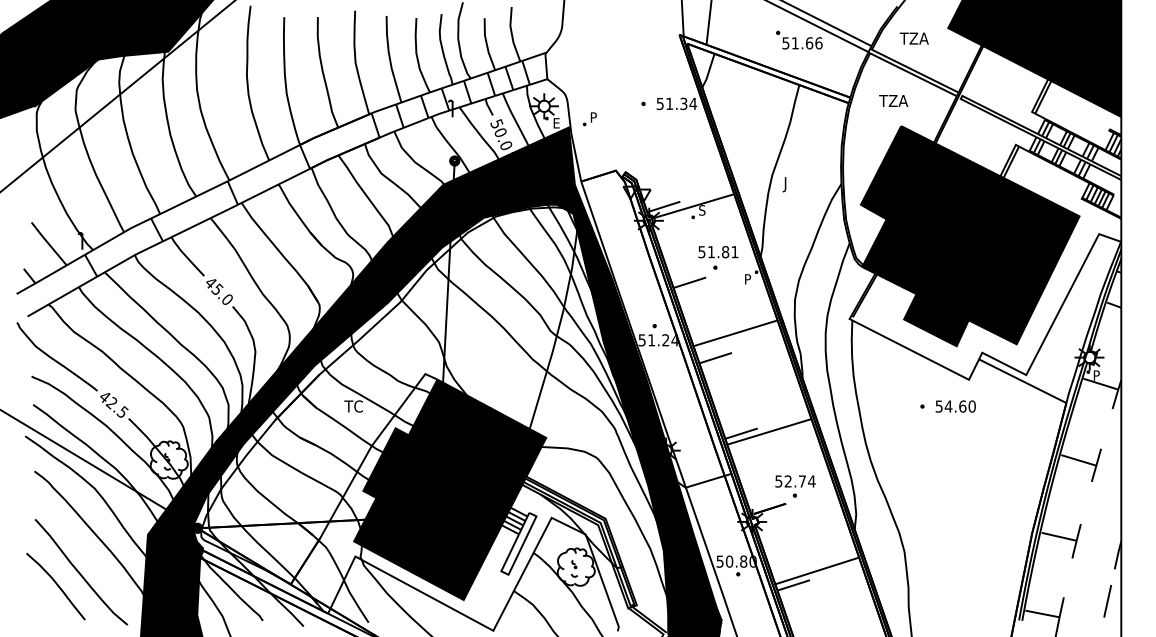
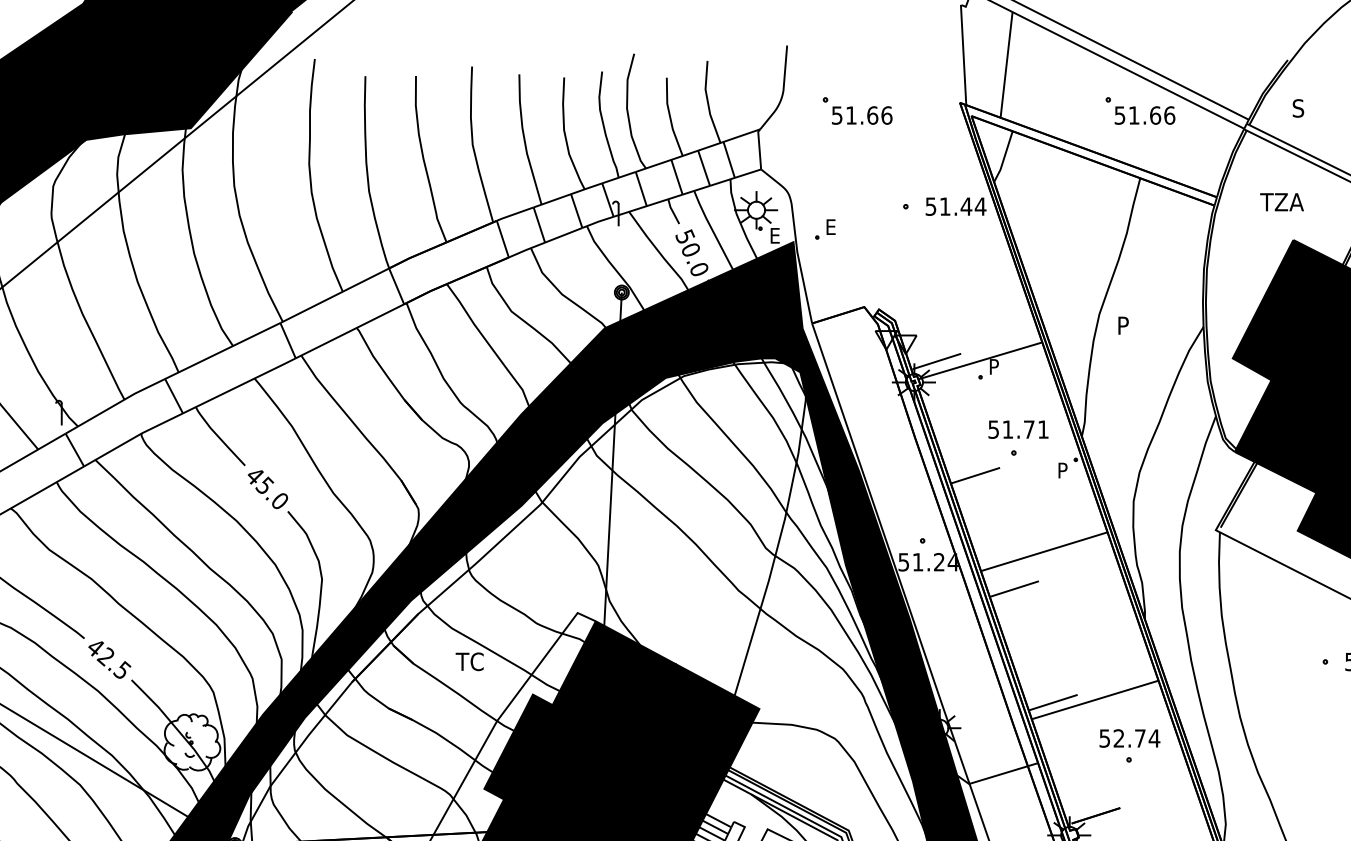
text: (913, 38) -> (1311, 108), TZA -> S
part: (611, 39) -> (857, 109), added
text: (683, 103) -> (965, 206), 51.34 -> 51.44
text: (594, 117) -> (832, 227), P -> E
text: (786, 184) -> (1120, 327), J -> P
text: (702, 210) -> (994, 366), S -> P
text: (725, 252) -> (1029, 430), 51.81 -> 51.71
part: (795, 486) -> (1129, 746), moved

